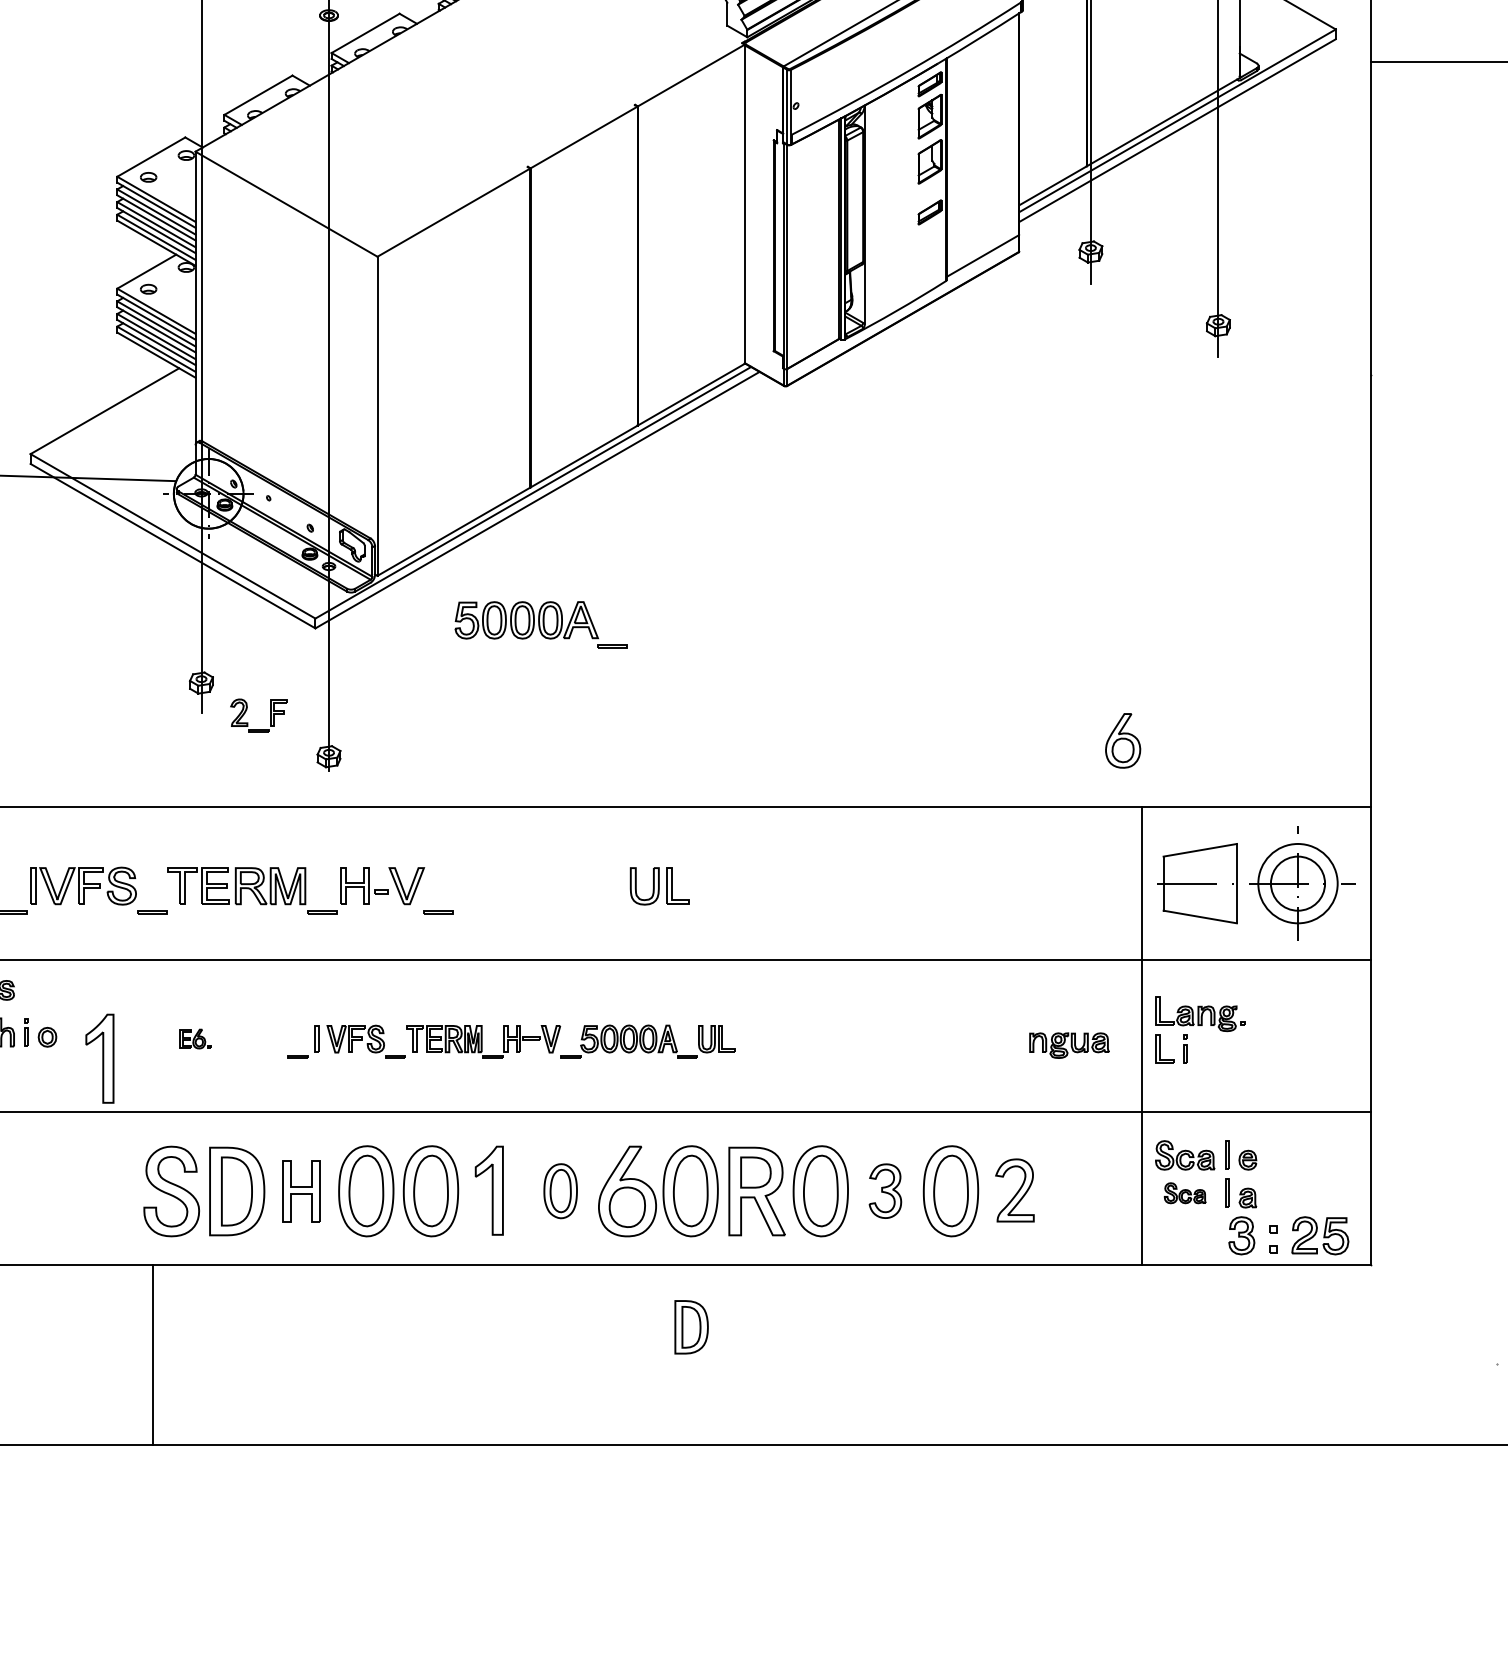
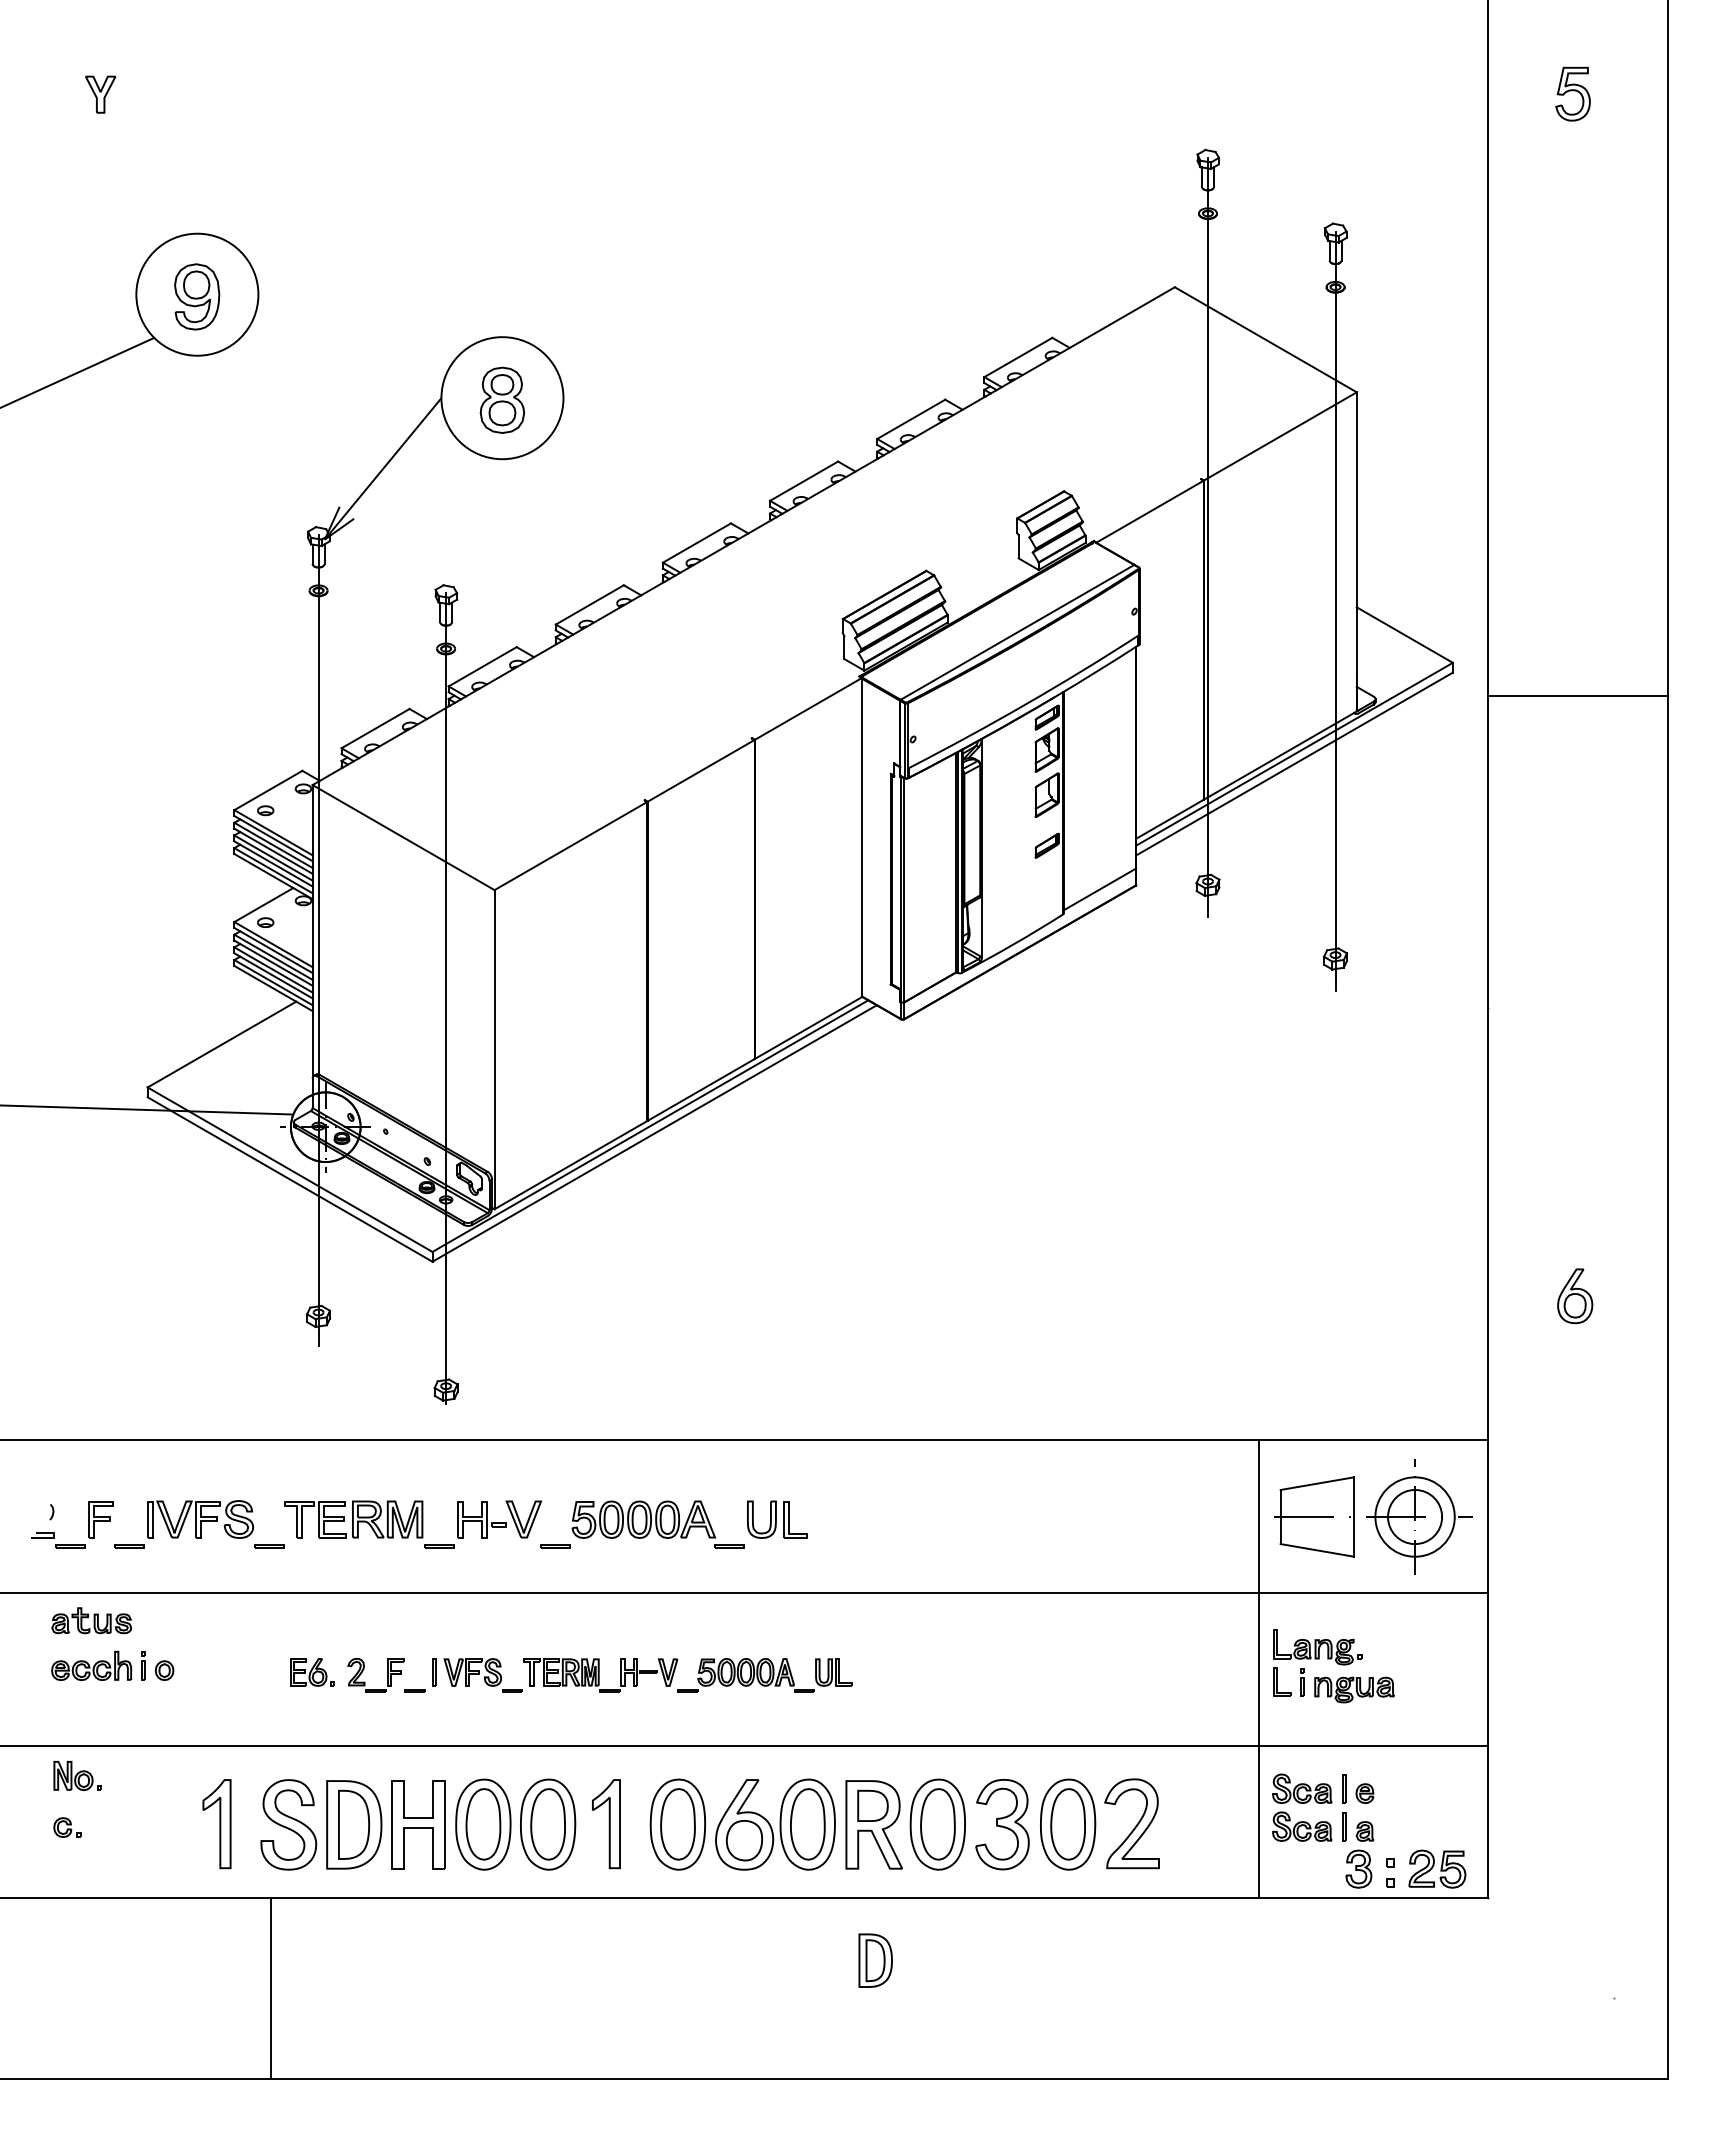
part: (540, 625) -> (657, 1524), moved
part: (270, 716) -> (387, 1675), moved
part: (1123, 741) -> (1575, 1296), moved
part: (195, 1039) -> (312, 1672), size x1.43
part: (1069, 1045) -> (1354, 1689), moved
part: (99, 1059) -> (216, 1824), moved
part: (1014, 1190) -> (1131, 1823), size x1.43
part: (301, 1191) -> (418, 1824), size x1.43
part: (560, 1191) -> (677, 1824), size x1.67
part: (885, 1191) -> (1002, 1824), size x1.67
part: (1185, 1193) -> (1302, 1826), size x1.43
part: (691, 1327) -> (875, 1960), moved

